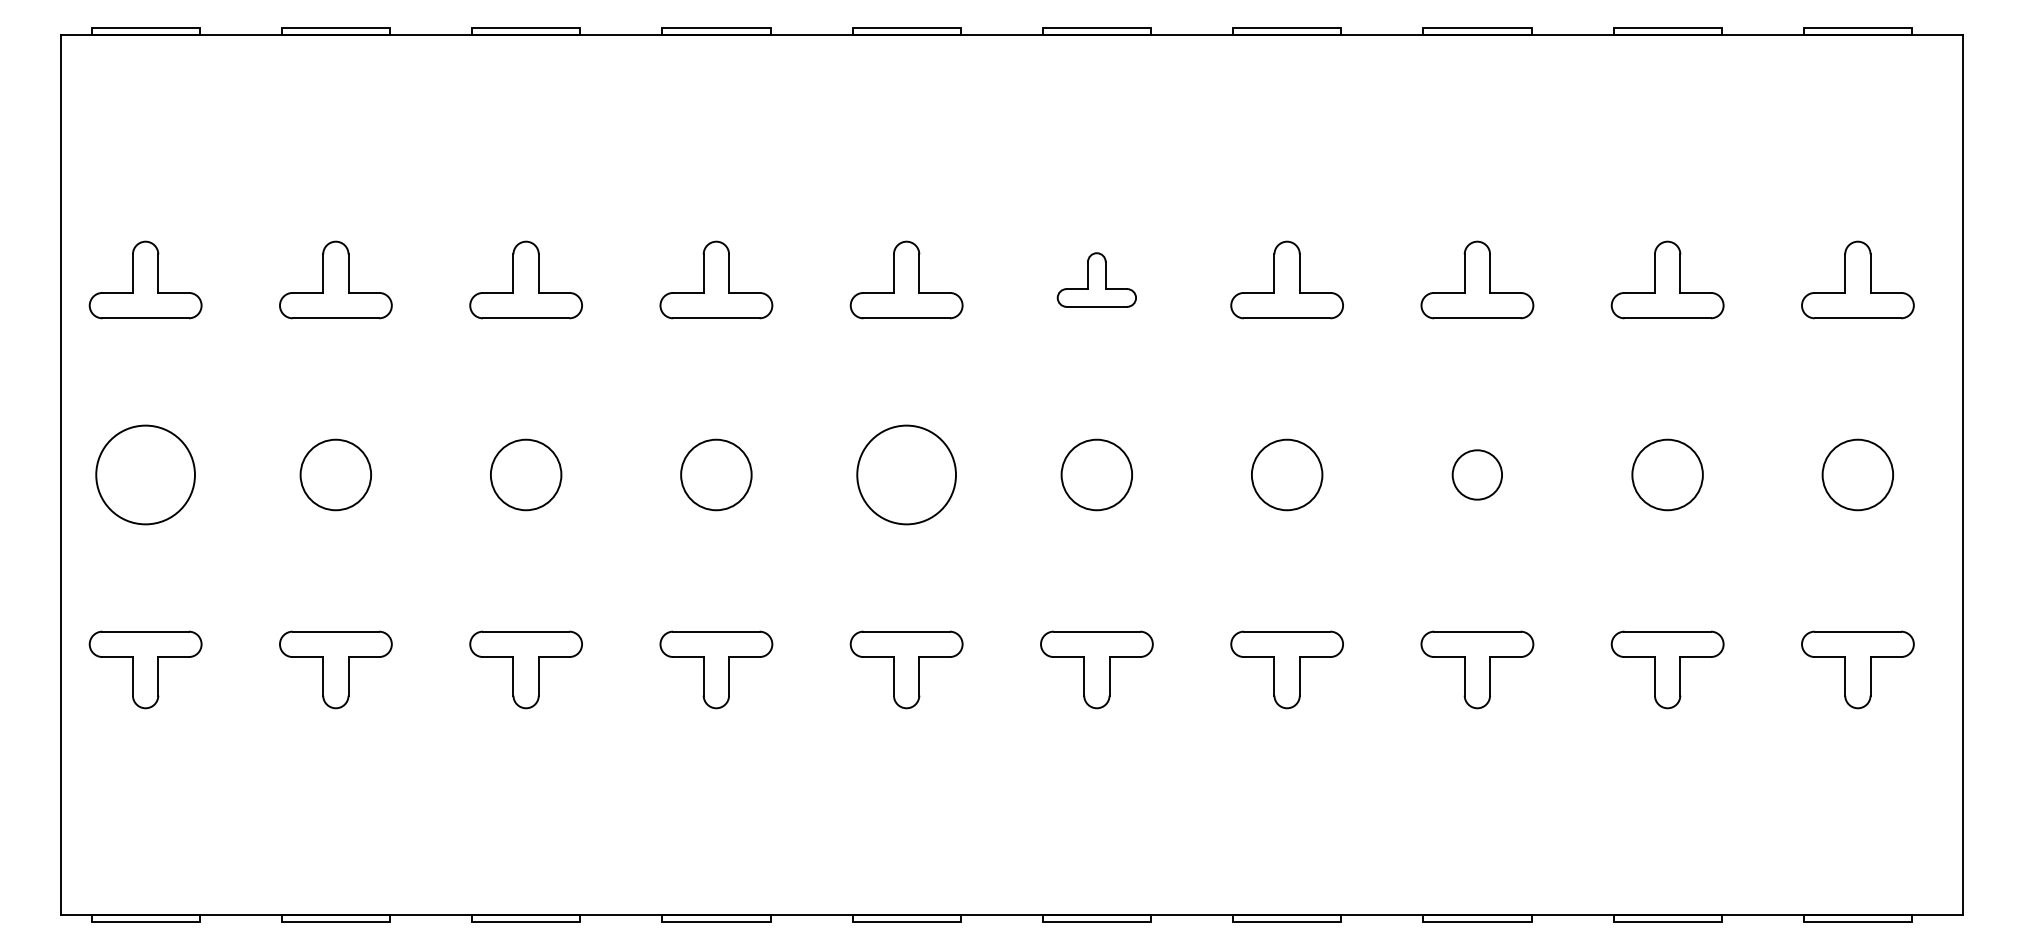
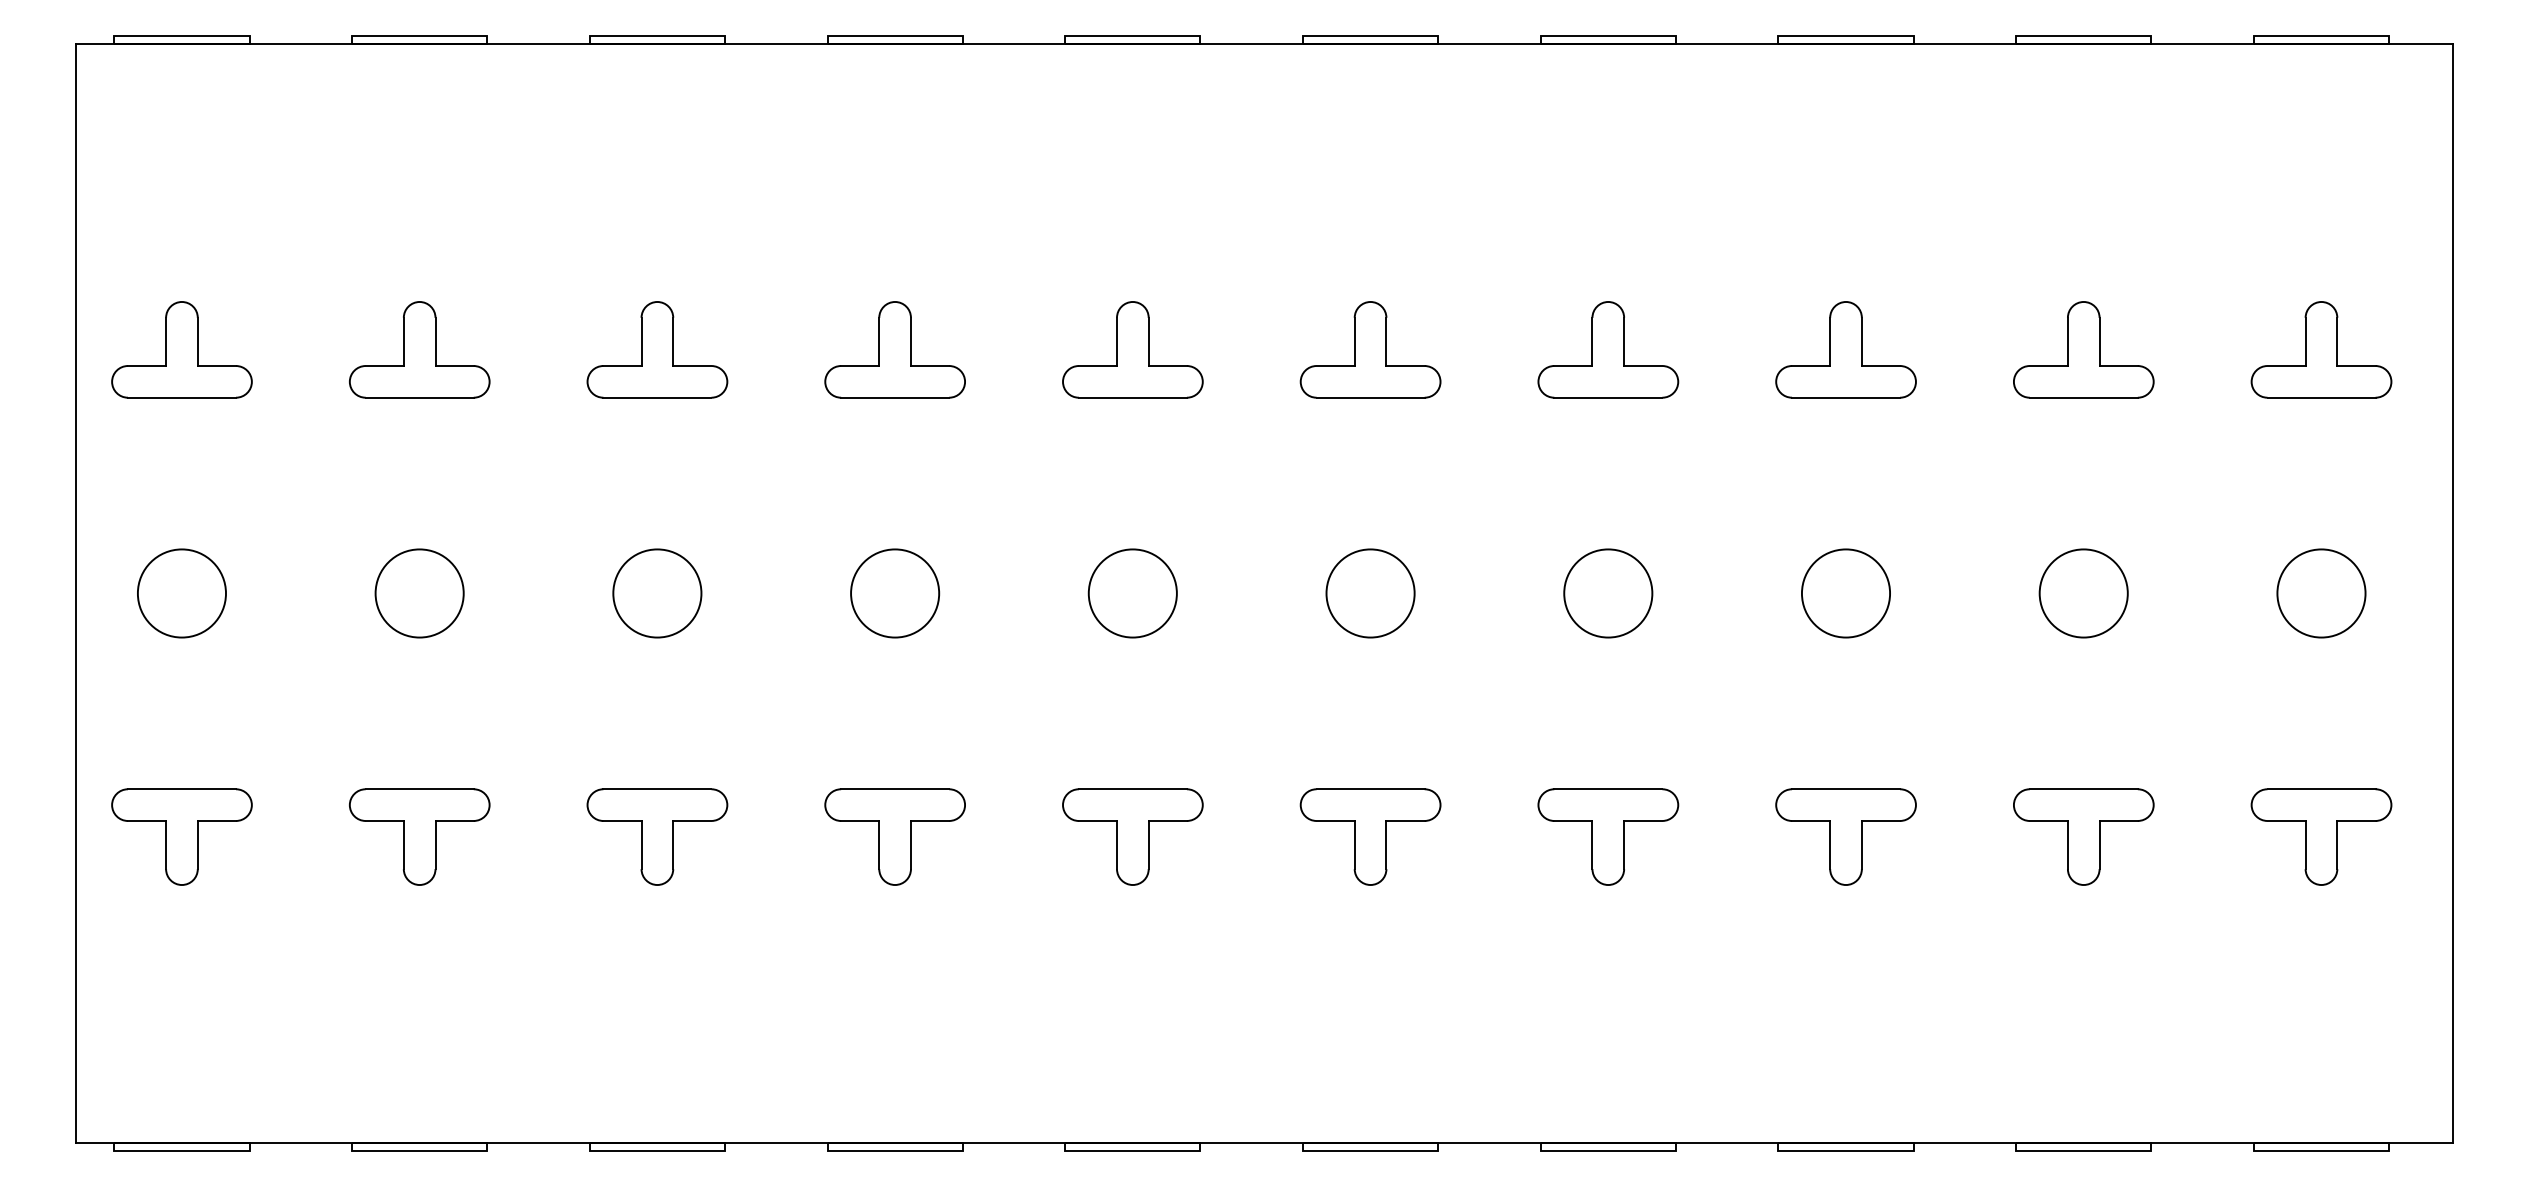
part: (1096, 279) -> (1370, 349), size x1.43
circle: (145, 475) -> (181, 593), size x0.71
circle: (906, 475) -> (1132, 593), size x0.71
circle: (1476, 475) -> (1845, 593), size x1.43

